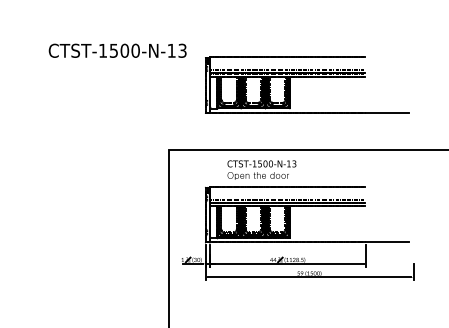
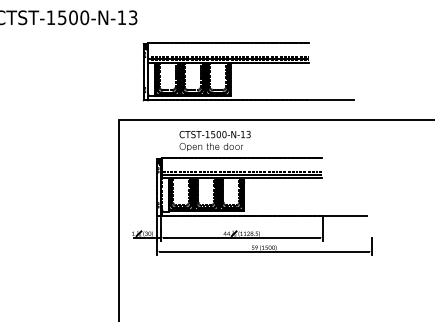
part: (307, 77) -> (248, 63), moved

